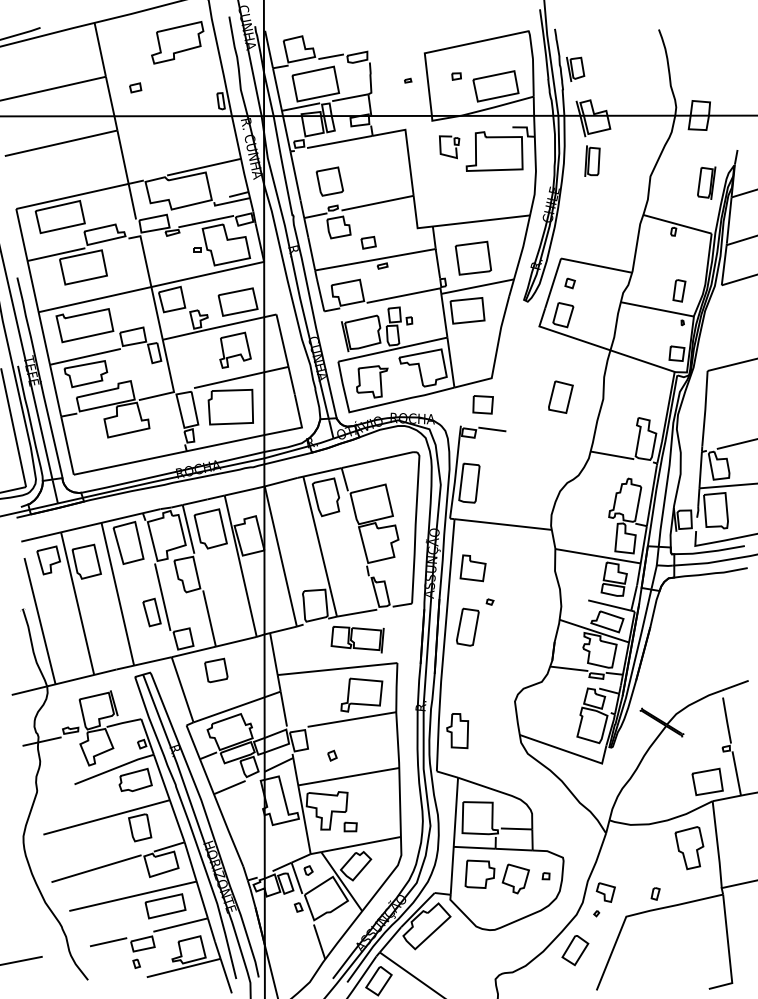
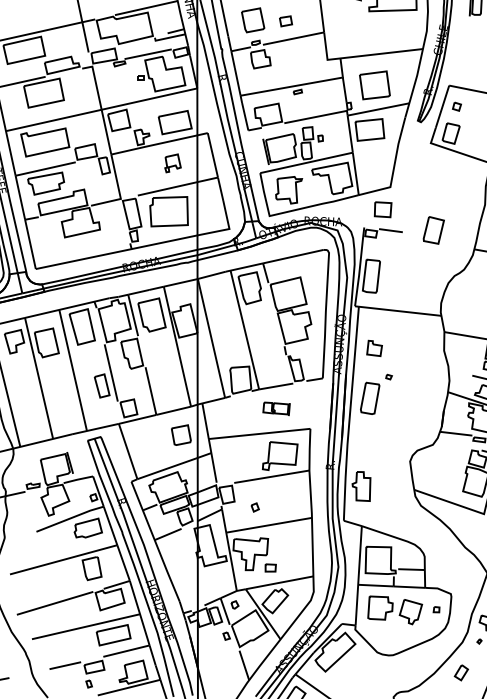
part: (368, 242) -> (285, 21), moved
part: (235, 349) -> (173, 162), size x0.6
part: (560, 396) -> (433, 229), moved
part: (472, 568) -> (374, 348), size x0.7
part: (357, 639) -> (276, 408), size x0.6
part: (216, 670) -> (181, 435), moved
part: (575, 950) -> (461, 672), size x0.6

